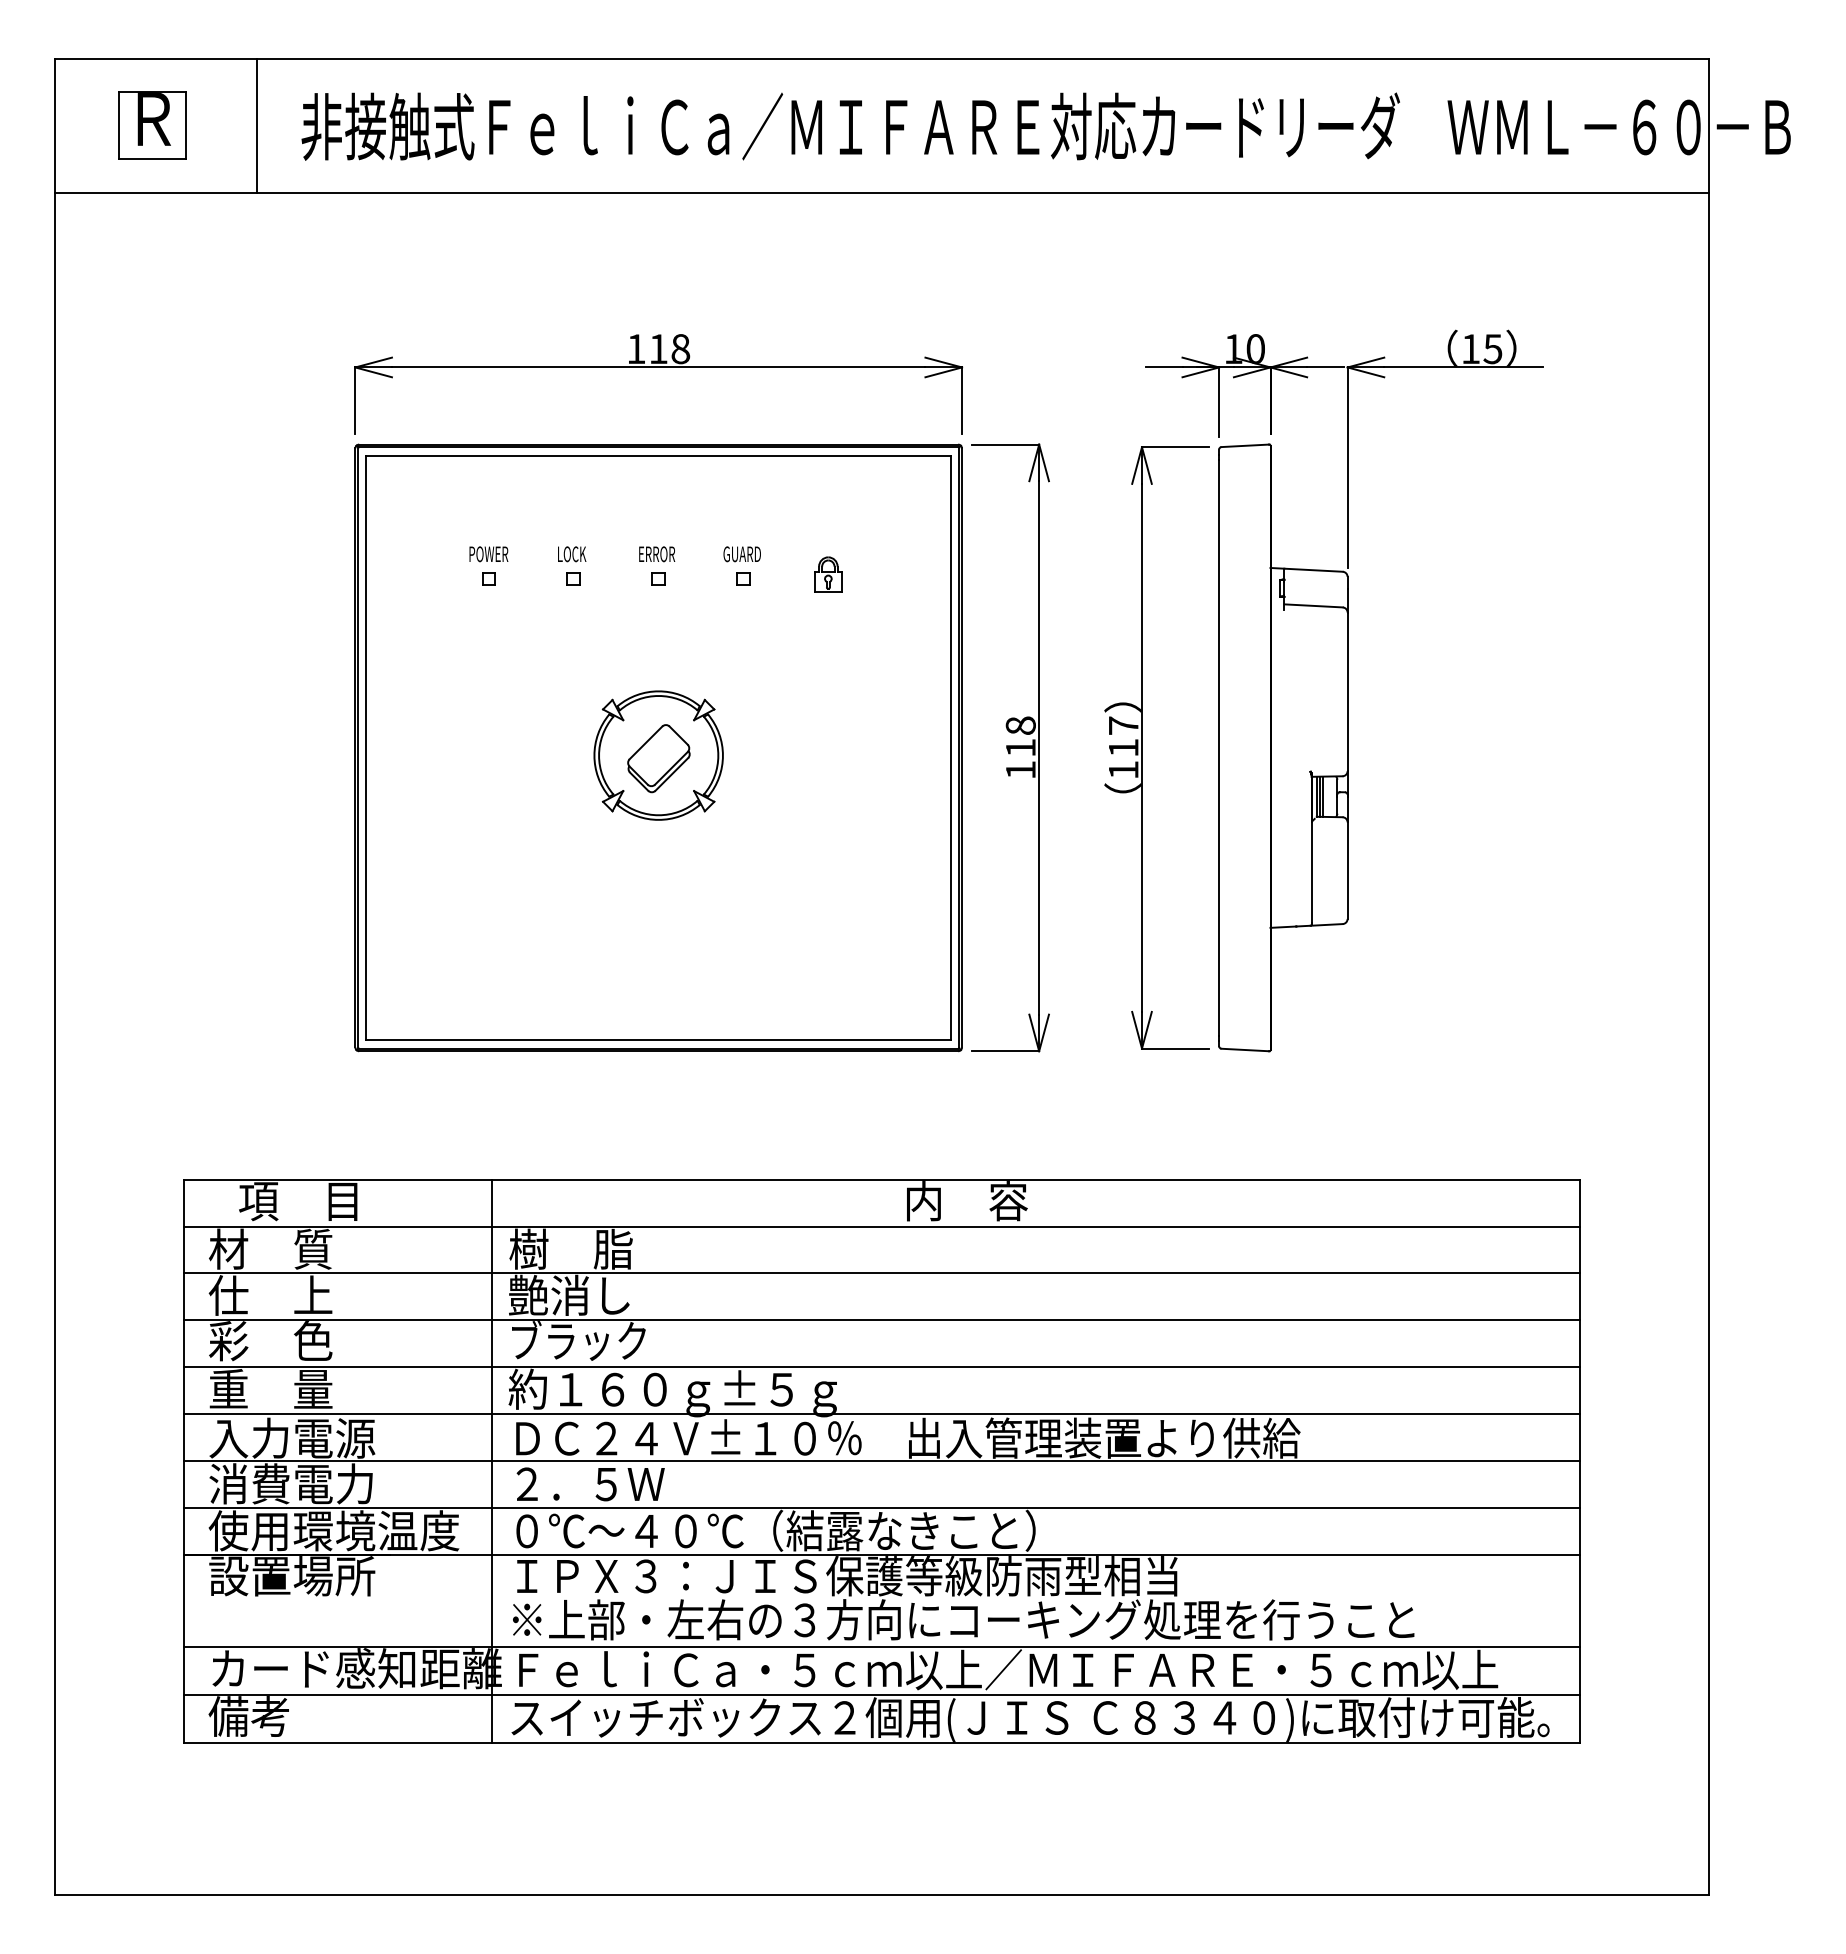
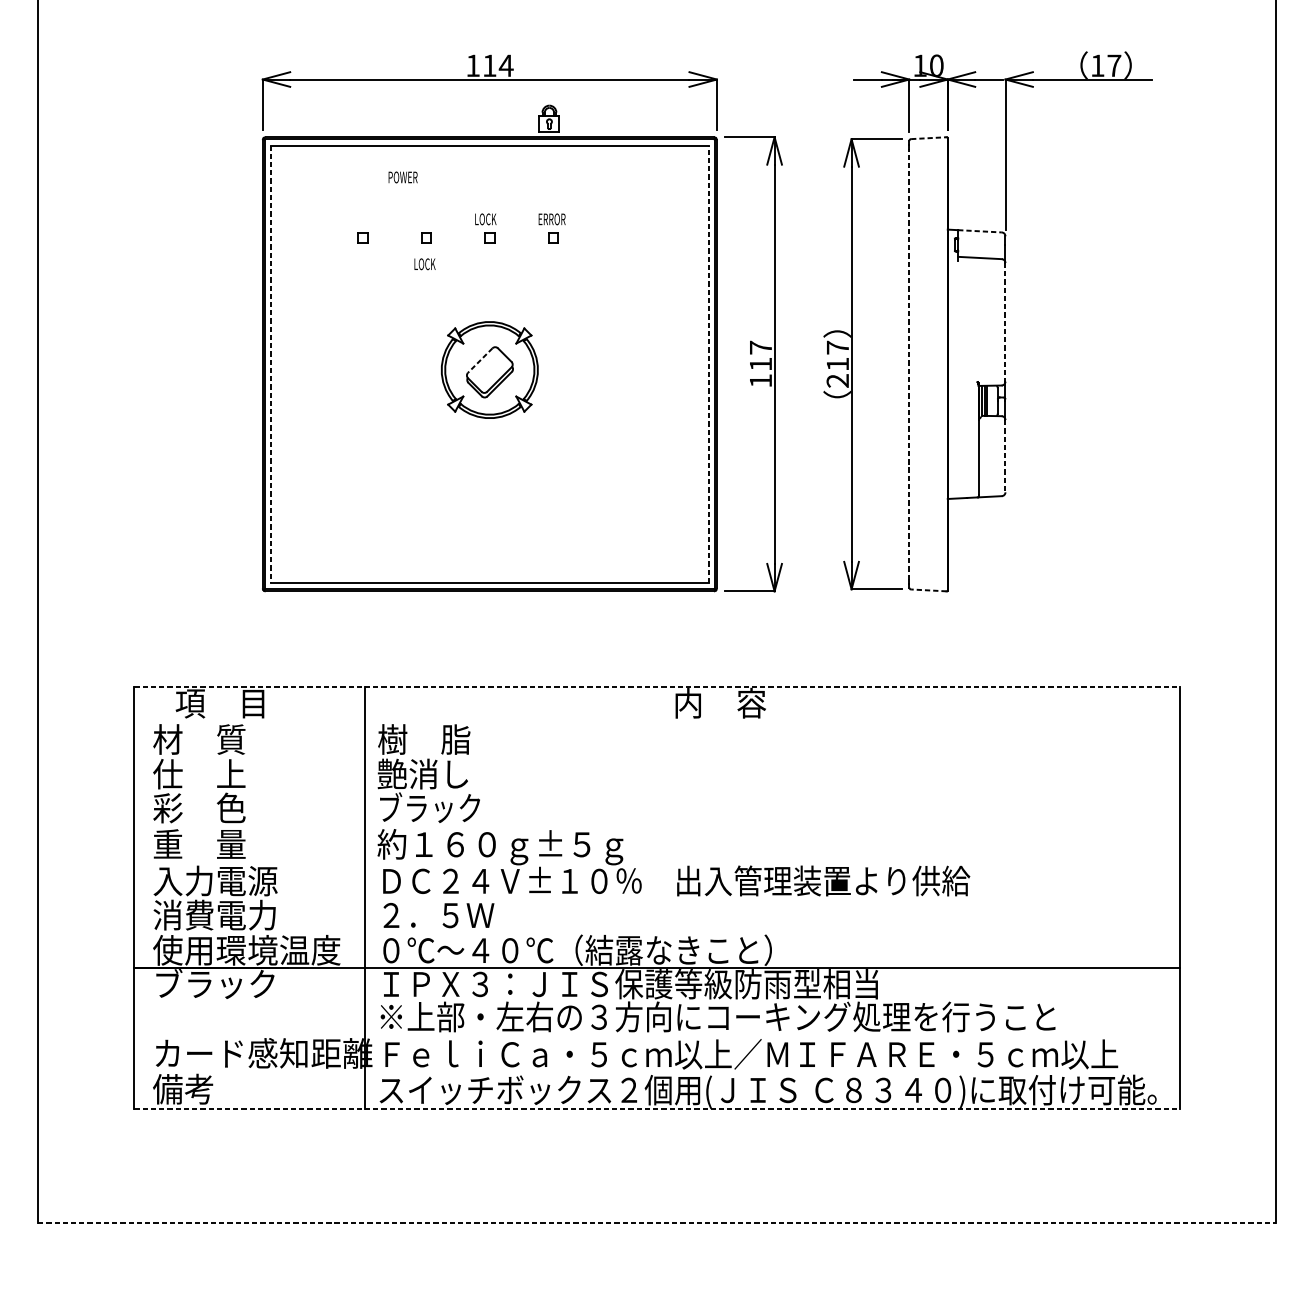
text: (680, 349) -> (506, 66), 118 -> 114
text: (1492, 349) -> (1113, 66), 15 -> 17
line: (1245, 445) -> (929, 137), solid -> dashed
text: (488, 554) -> (402, 177), moved
text: (572, 554) -> (425, 264), moved
text: (657, 554) -> (488, 219), ERROR -> LOCK
text: (741, 554) -> (551, 219), GUARD -> ERROR
line: (1314, 570) -> (980, 231), solid -> dashed
part: (828, 574) -> (549, 118), moved
line: (1347, 692) -> (1005, 322), solid -> dashed
text: (1020, 725) -> (760, 347), 118 -> 117
line: (645, 743) -> (479, 360), solid -> dashed
line: (950, 747) -> (708, 363), solid -> dashed
line: (1219, 747) -> (909, 363), solid -> dashed
line: (366, 748) -> (271, 364), solid -> dashed
text: (1123, 770) -> (837, 381), 117 -> 217
line: (1347, 871) -> (1005, 456), solid -> dashed
line: (1245, 1050) -> (929, 590), solid -> dashed
line: (882, 1179) -> (657, 687), solid -> dashed
line: (881, 1226) -> (656, 722), removed
line: (881, 1273) -> (656, 757), removed
line: (881, 1320) -> (656, 792), removed
line: (881, 1367) -> (656, 828), removed
line: (881, 1414) -> (656, 863), removed
line: (881, 1461) -> (656, 898), removed
line: (881, 1508) -> (656, 933), removed
text: (292, 1576) -> (215, 984), 設置場所 -> ブラック
line: (881, 1647) -> (656, 1037), removed
line: (881, 1694) -> (656, 1072), removed
line: (882, 1742) -> (657, 1108), solid -> dashed
line: (882, 1895) -> (657, 1223), solid -> dashed

